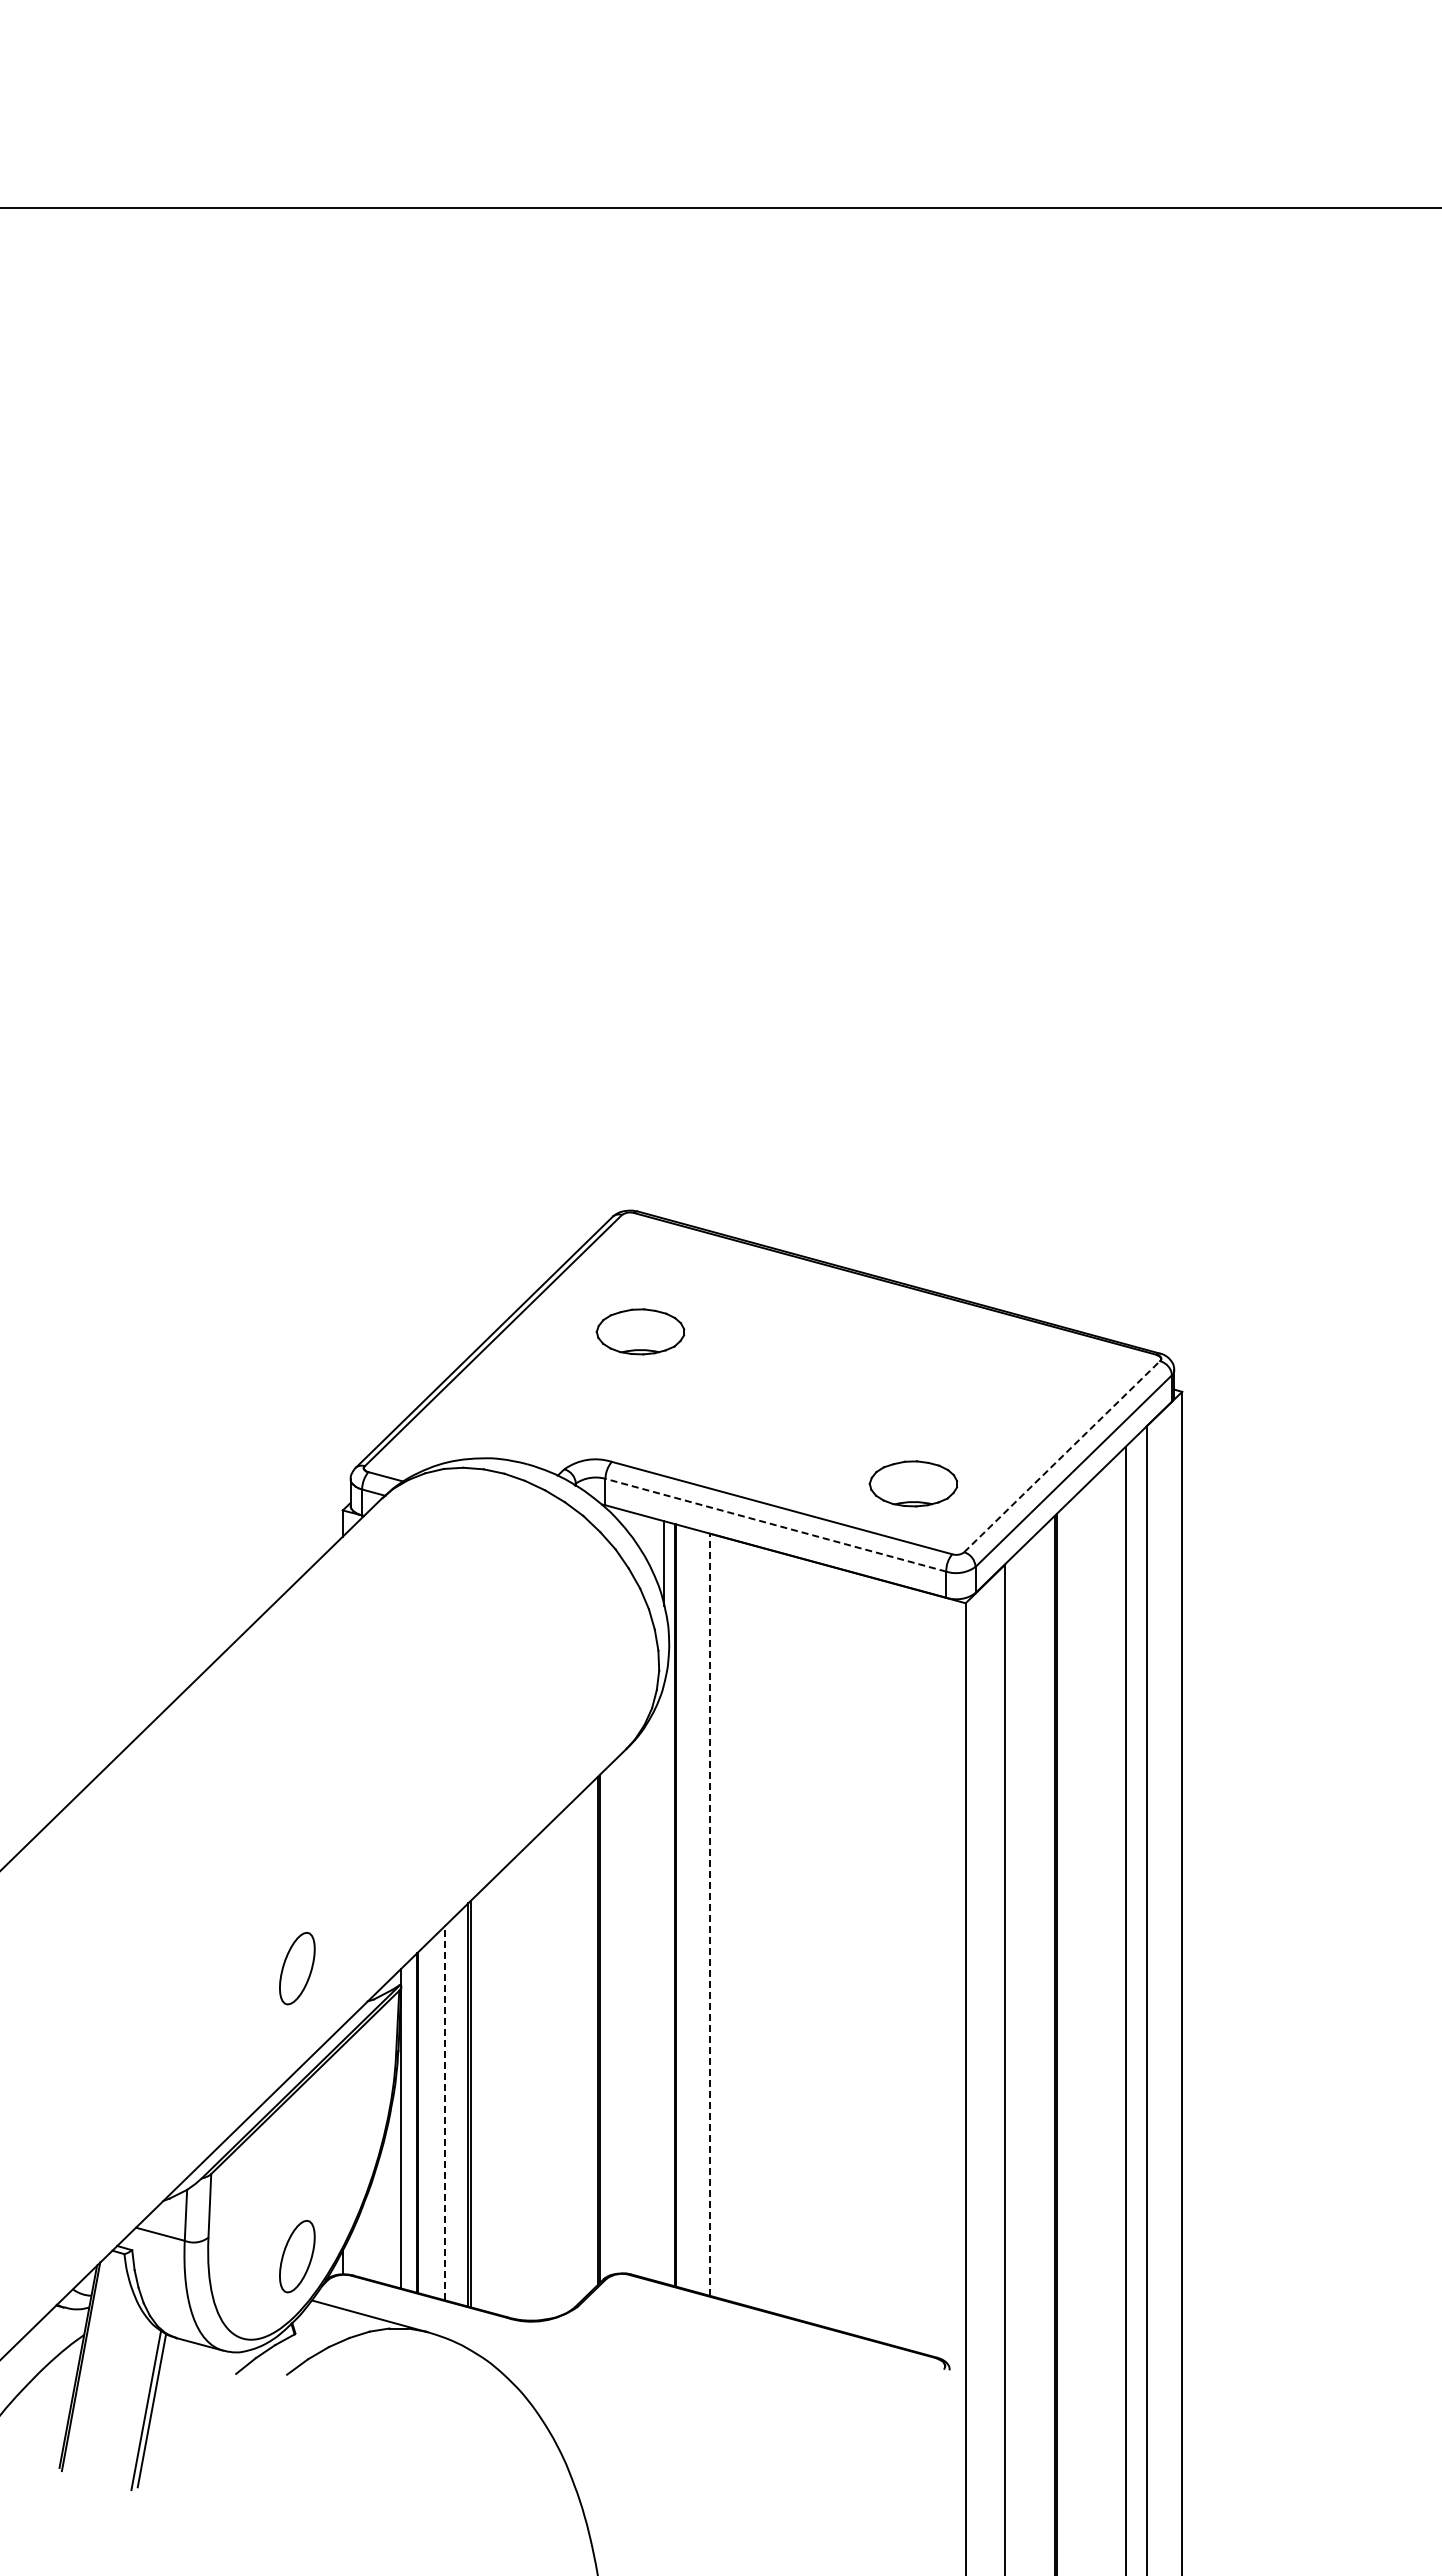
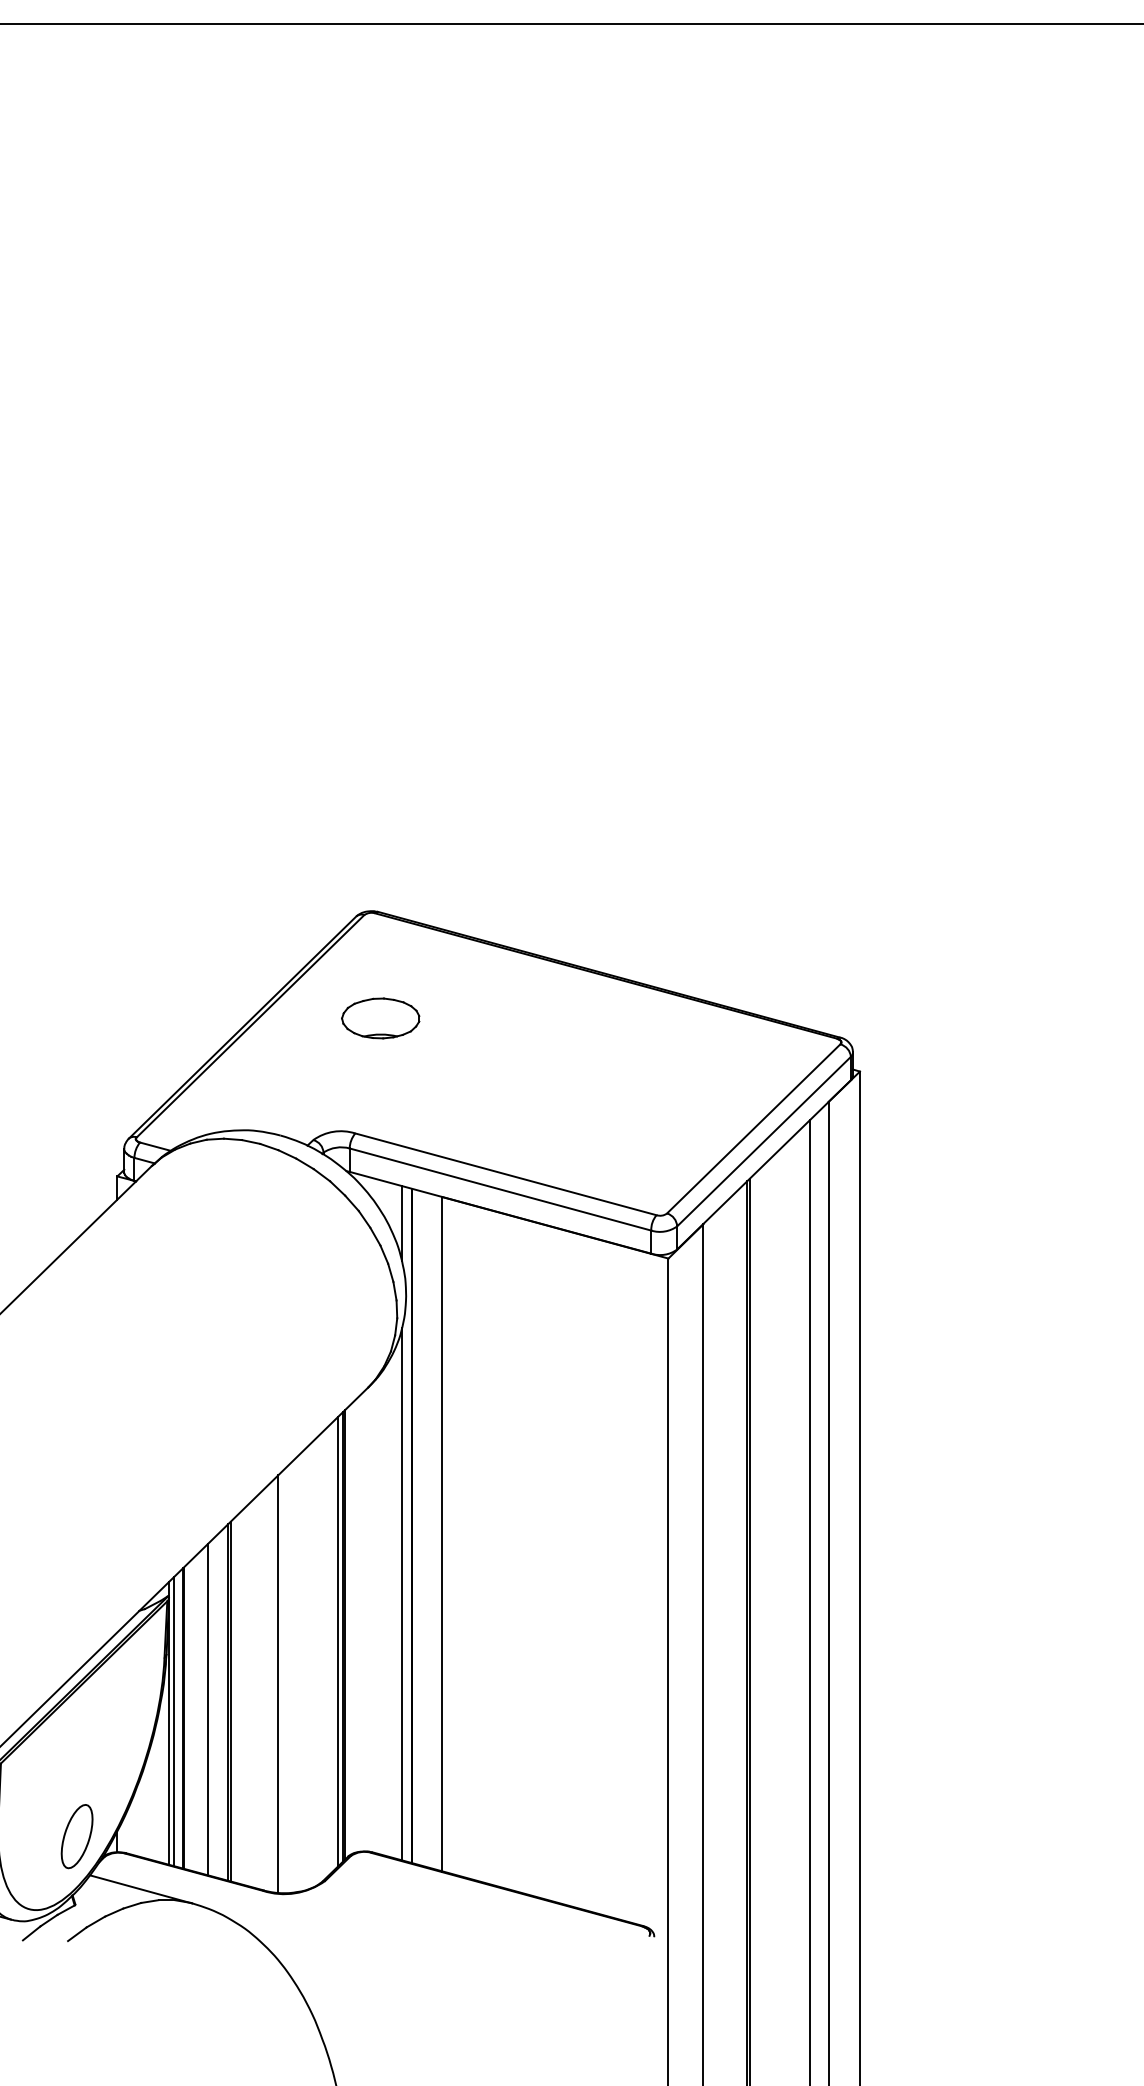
line: (1062, 1456) -> (754, 1128), dashed -> solid
part: (913, 1483) -> (622, 1152), removed
line: (775, 1525) -> (500, 1189), dashed -> solid
line: (710, 1914) -> (442, 1533), dashed -> solid
part: (297, 1968) -> (77, 1581), removed
line: (664, 1982) -> (401, 1594), added
line: (592, 2036) -> (338, 1641), added
line: (524, 2084) -> (278, 1684), added
line: (445, 2112) -> (208, 1709), dashed -> solid
line: (406, 2126) -> (173, 1721), added

